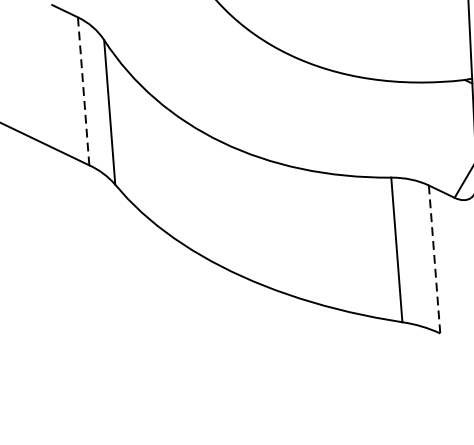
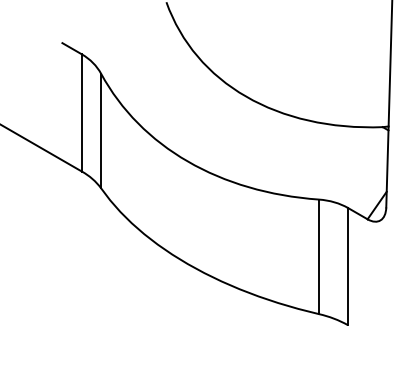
line: (83, 90) -> (81, 112), dashed -> solid
line: (435, 259) -> (348, 266), dashed -> solid

